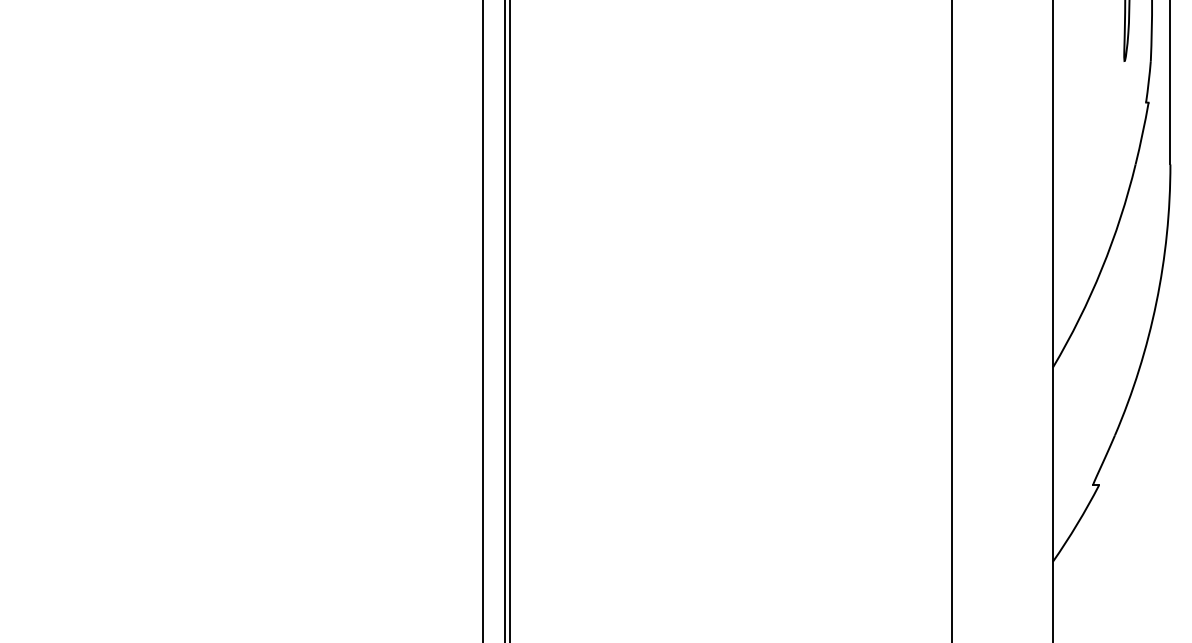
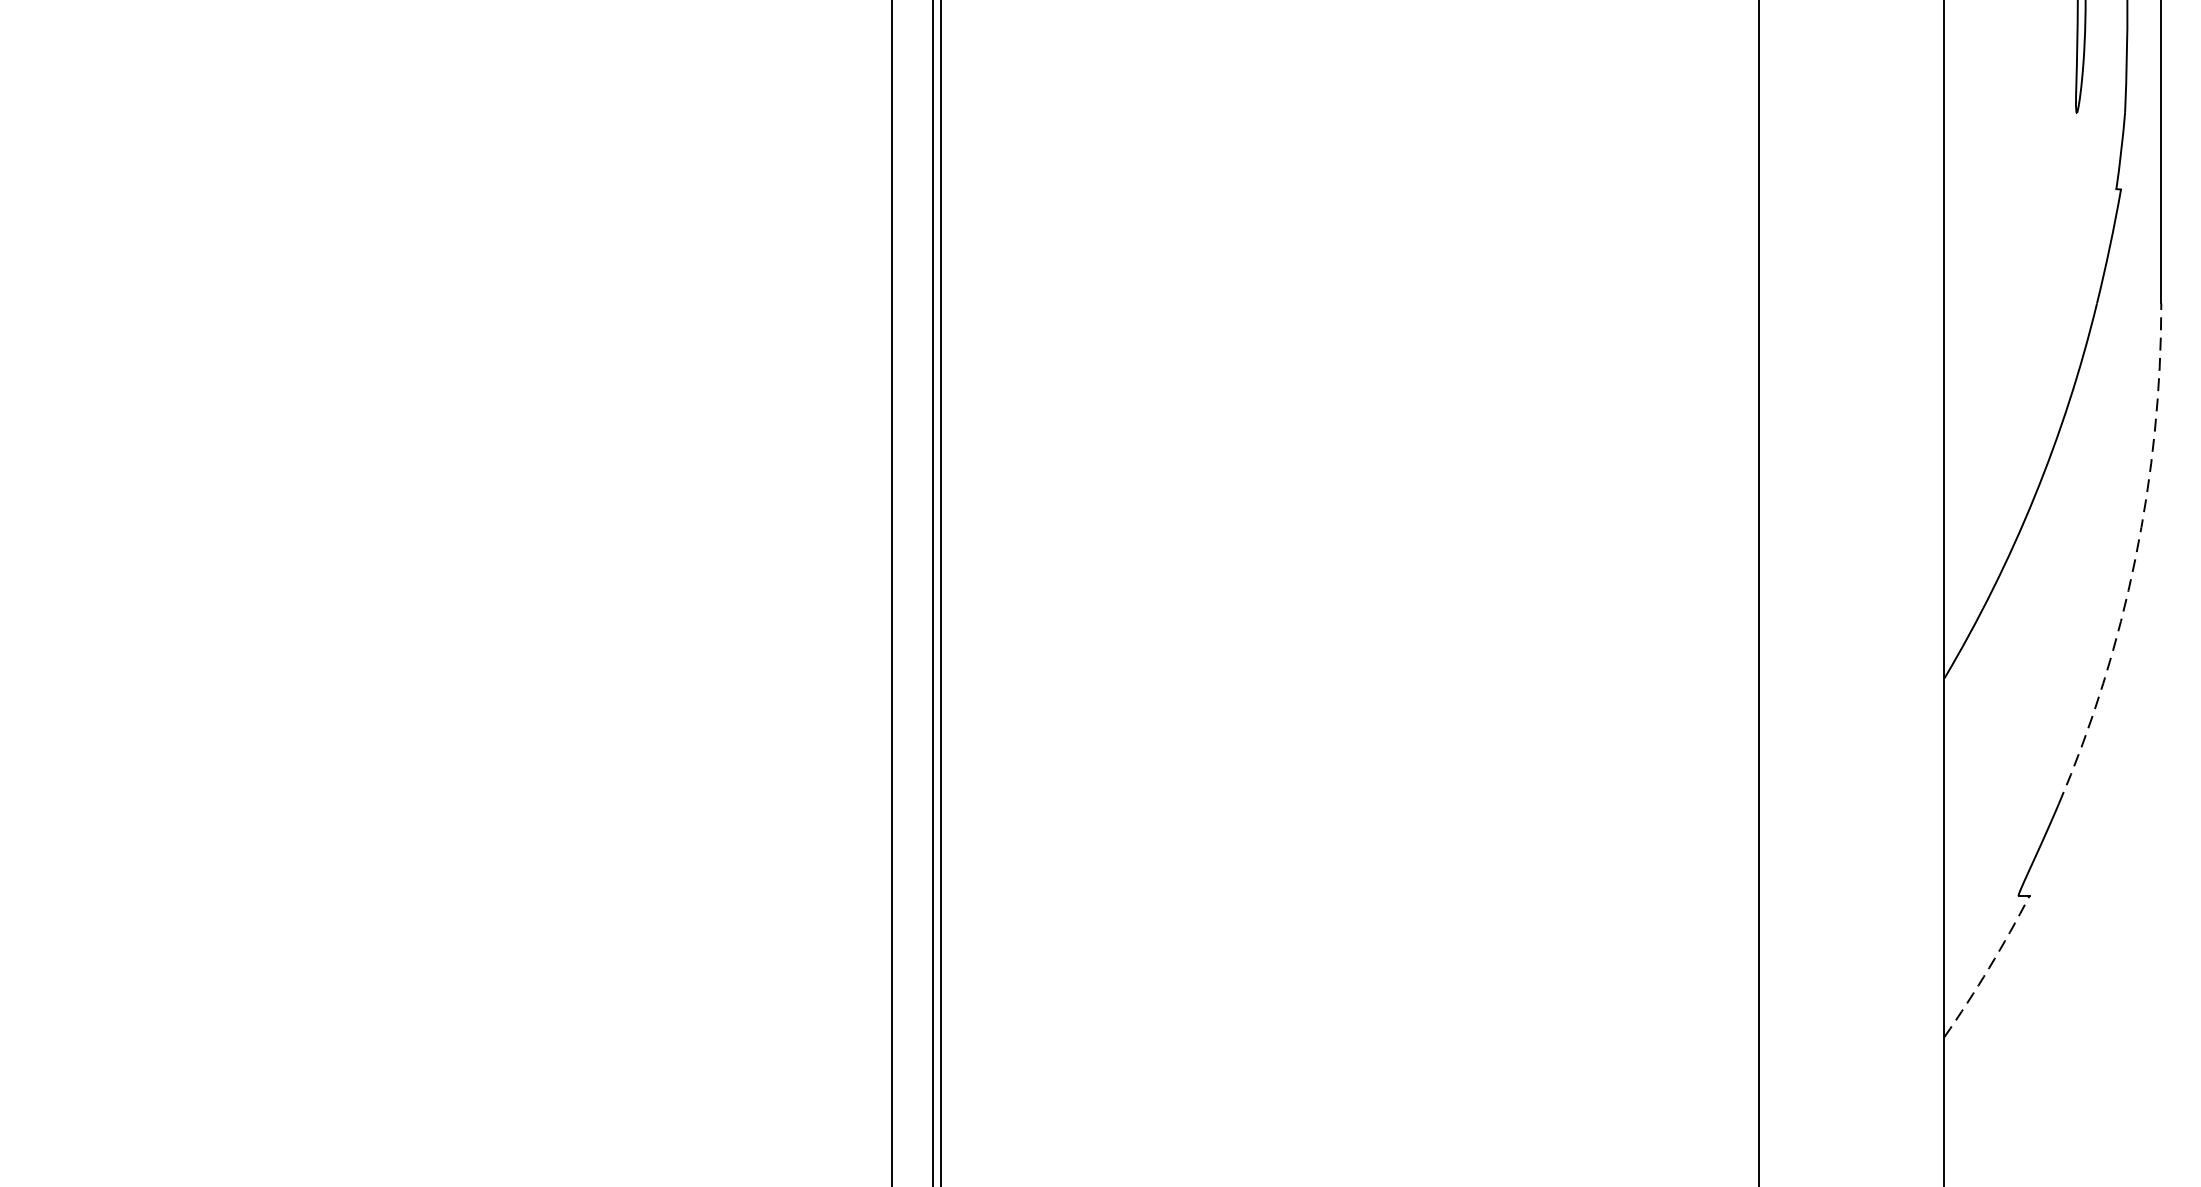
arc: (1156, 302) -> (2135, 558), solid -> dashed
arc: (1077, 524) -> (1989, 968), solid -> dashed

